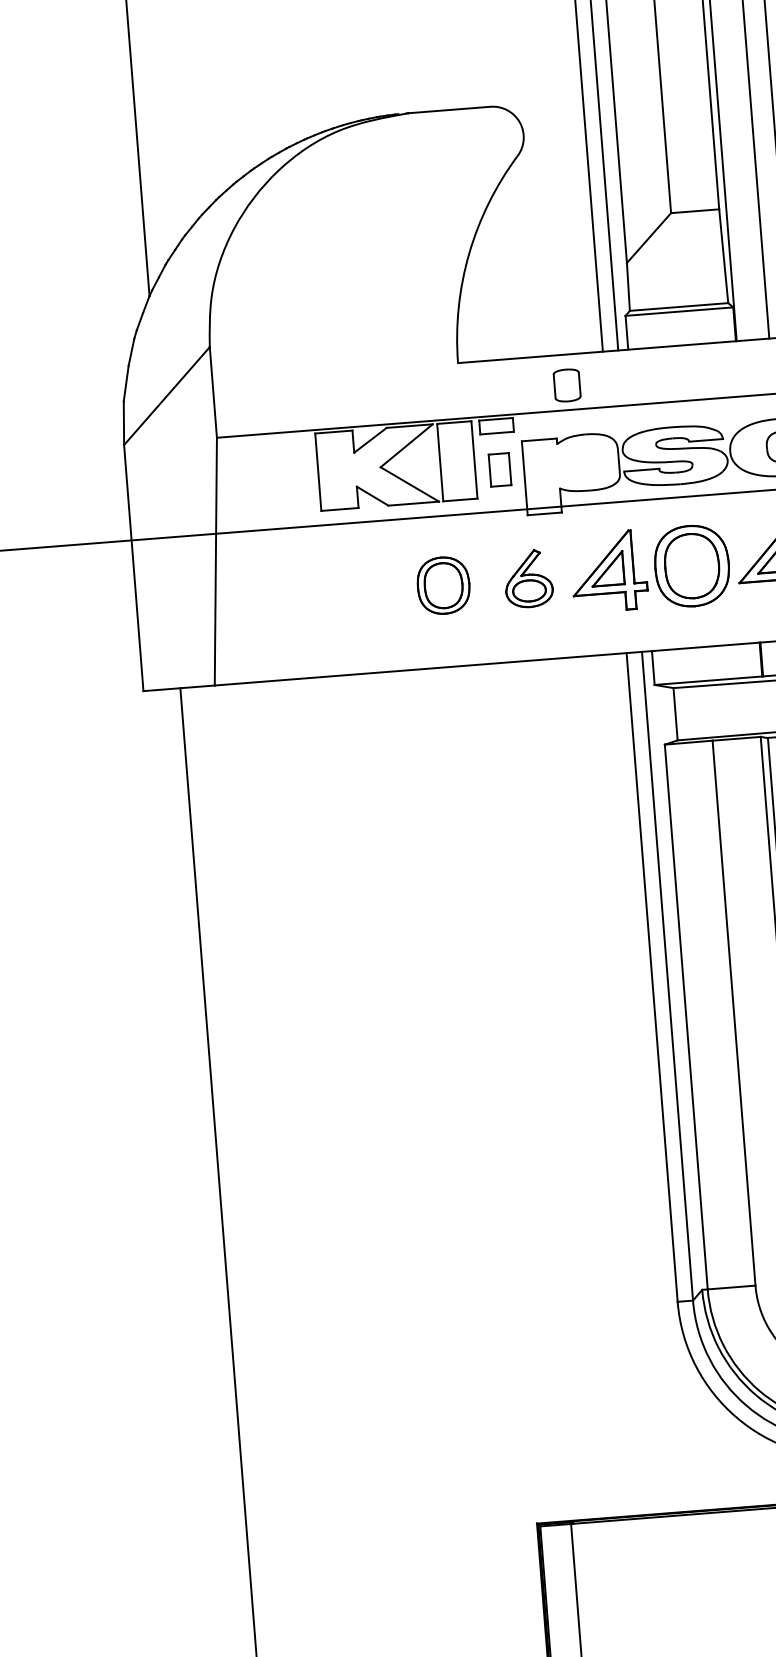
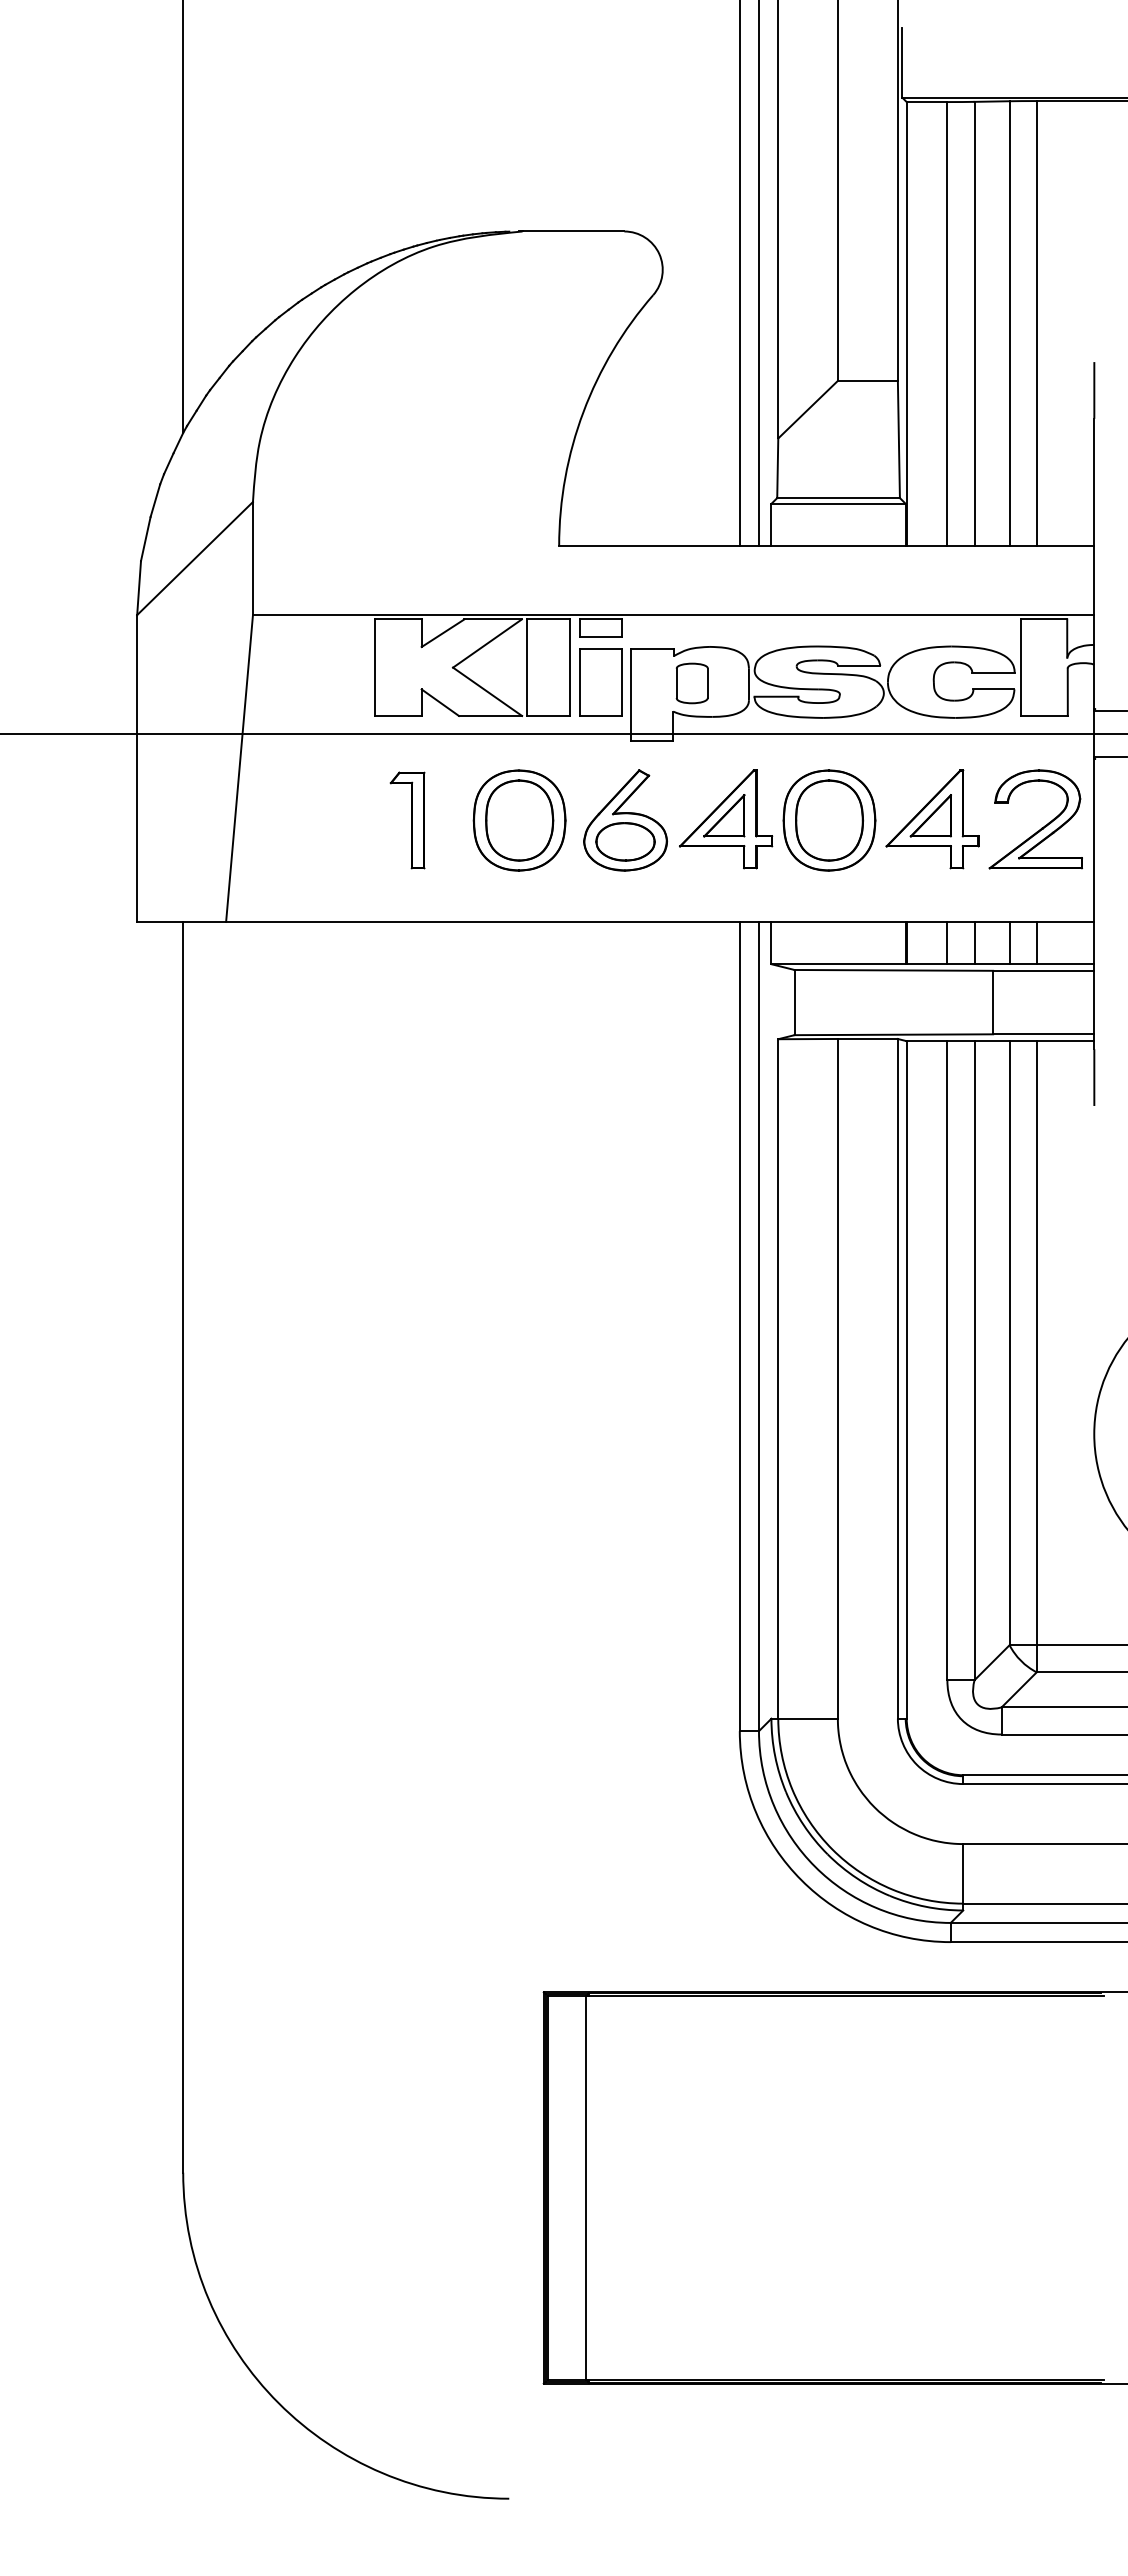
part: (566, 385) -> (691, 683), moved
part: (499, 469) -> (600, 682), size x1.67
part: (528, 578) -> (625, 820), size x1.43
part: (443, 585) -> (519, 820), size x1.43
part: (353, 592) -> (407, 820), added

